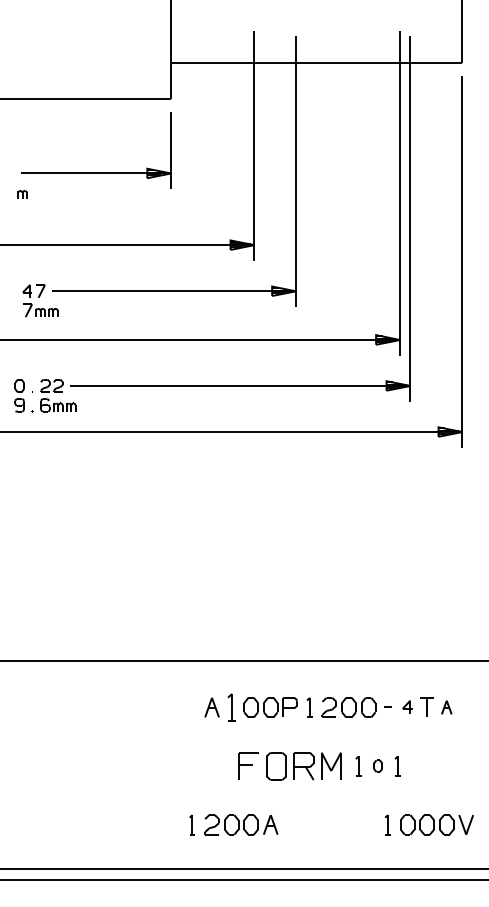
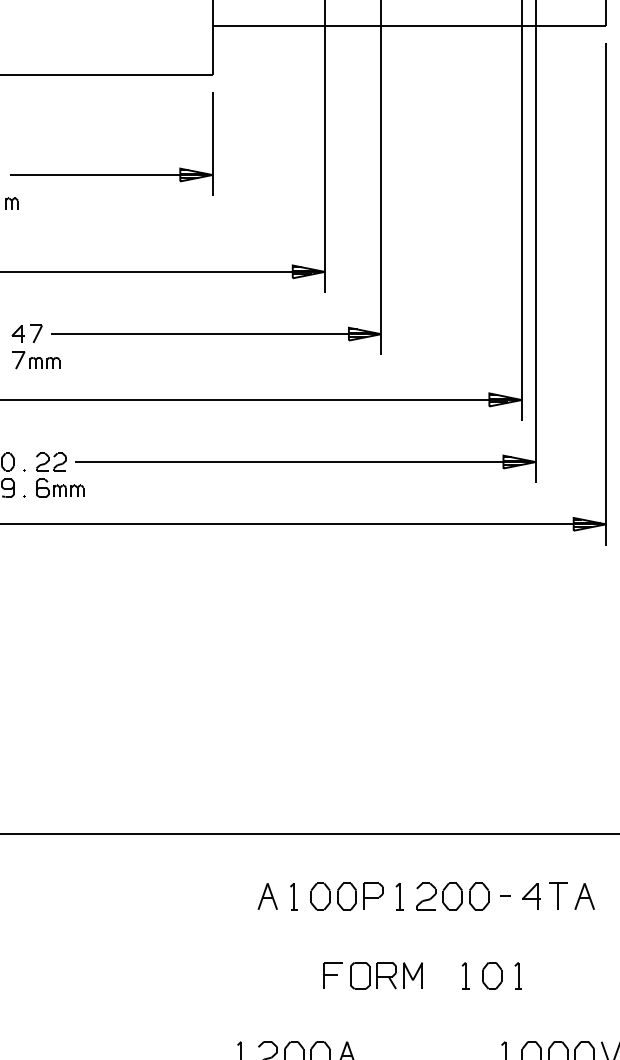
part: (407, 706) -> (531, 895), size x1.43
part: (230, 707) -> (292, 896), size x0.71
part: (446, 707) -> (584, 896), size x1.43
part: (290, 765) -> (373, 974), size x0.71
part: (377, 765) -> (491, 974), size x1.67

